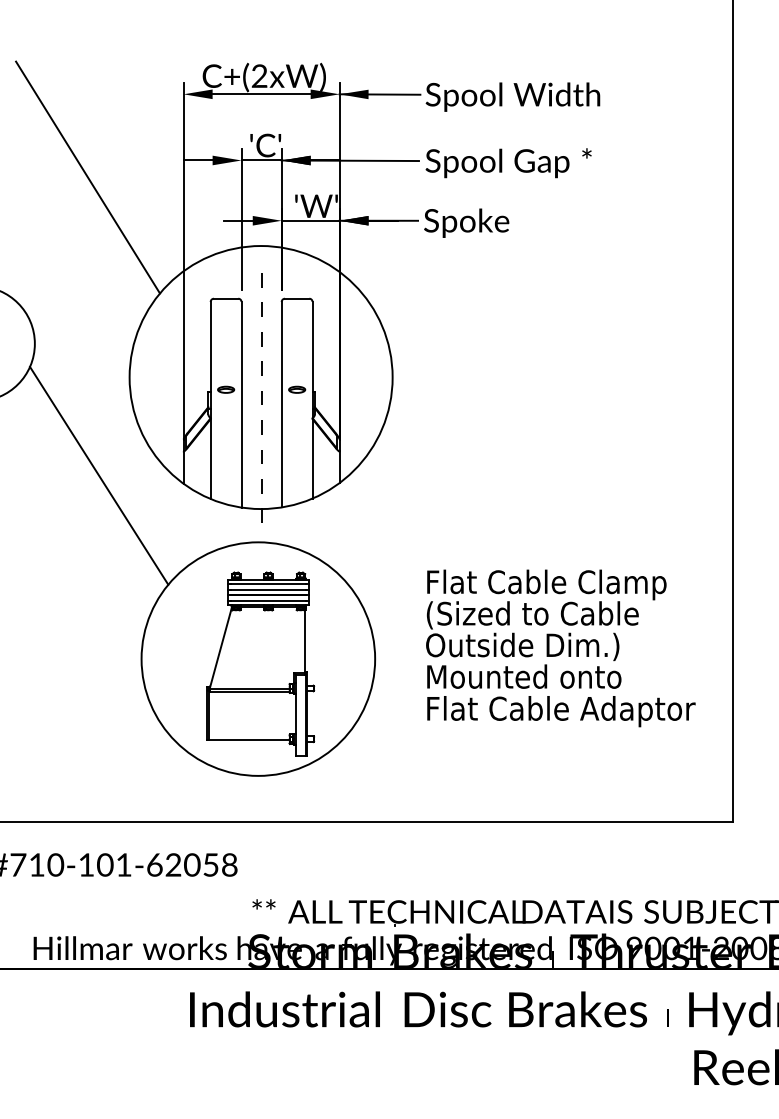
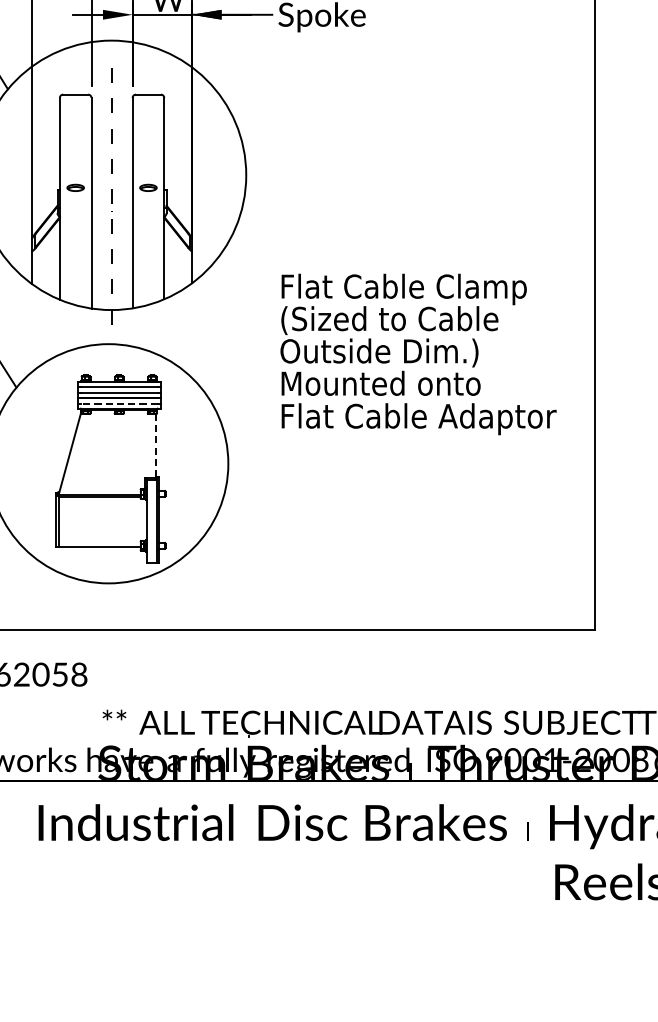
line: (268, 600) -> (119, 403), solid -> dashed
line: (304, 642) -> (155, 446), solid -> dashed
text: (560, 648) -> (418, 354), moved

